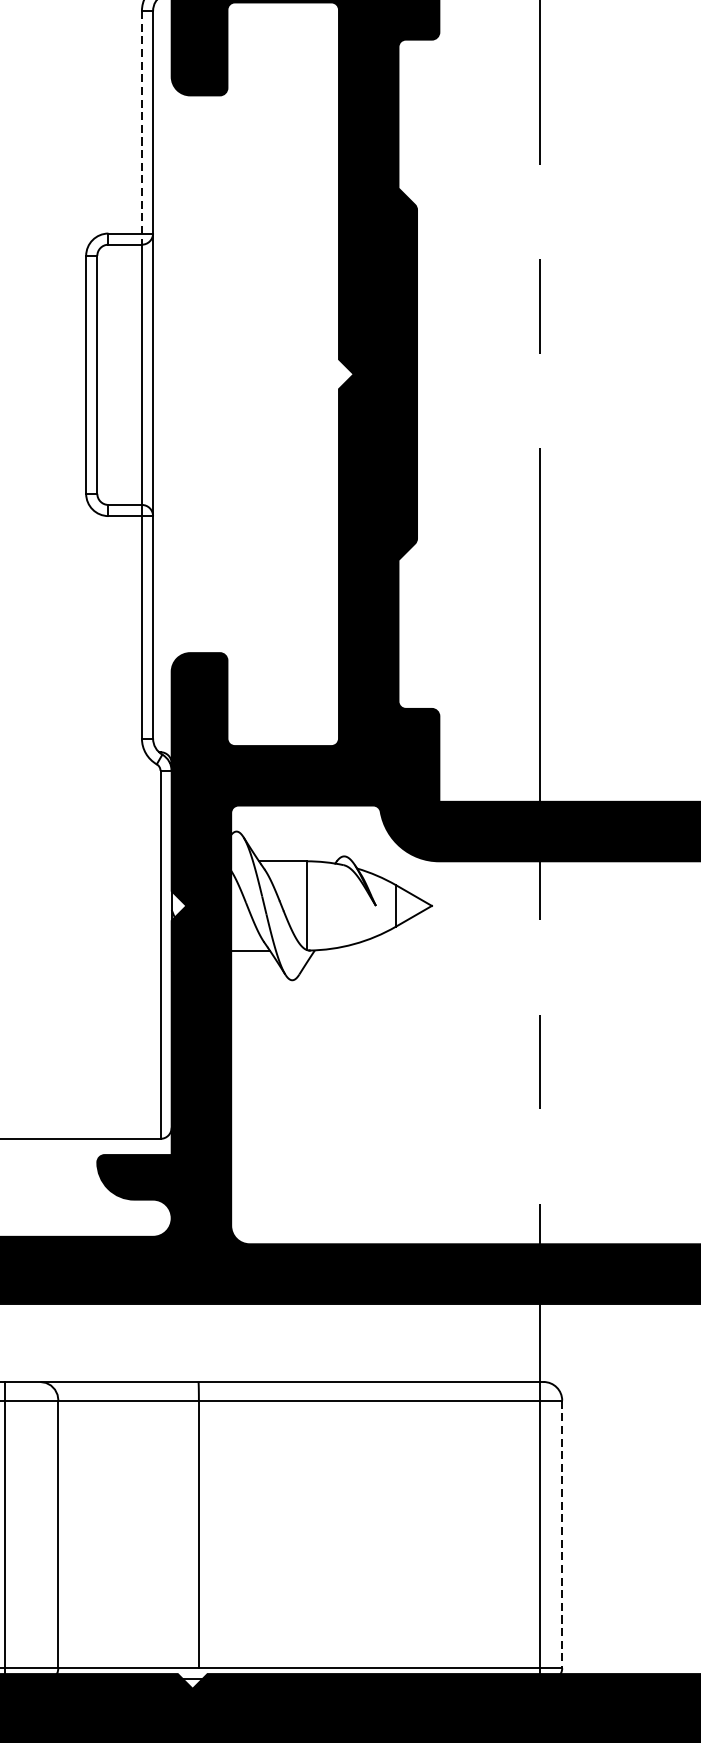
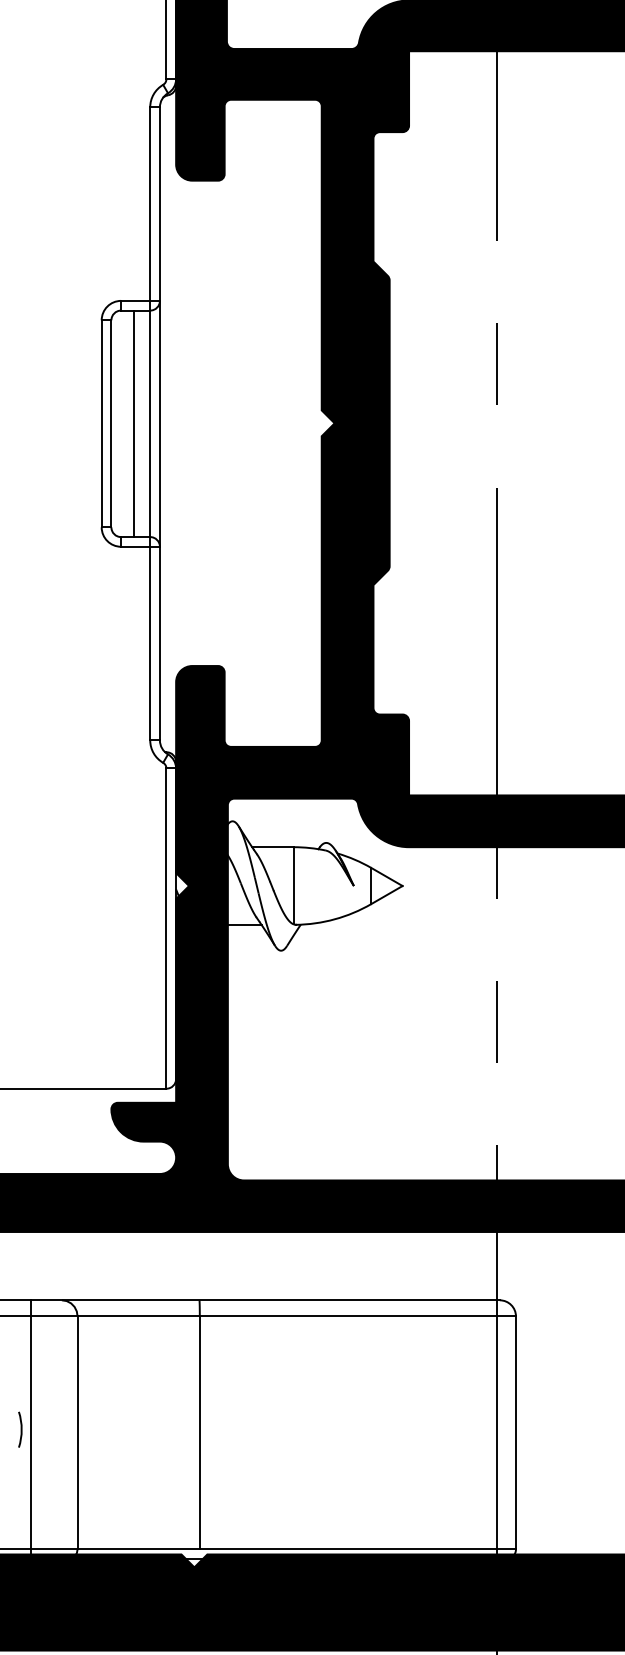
line: (142, 127) -> (150, 208), dashed -> solid
line: (123, 374) -> (134, 423), added
line: (561, 1535) -> (515, 1433), dashed -> solid

